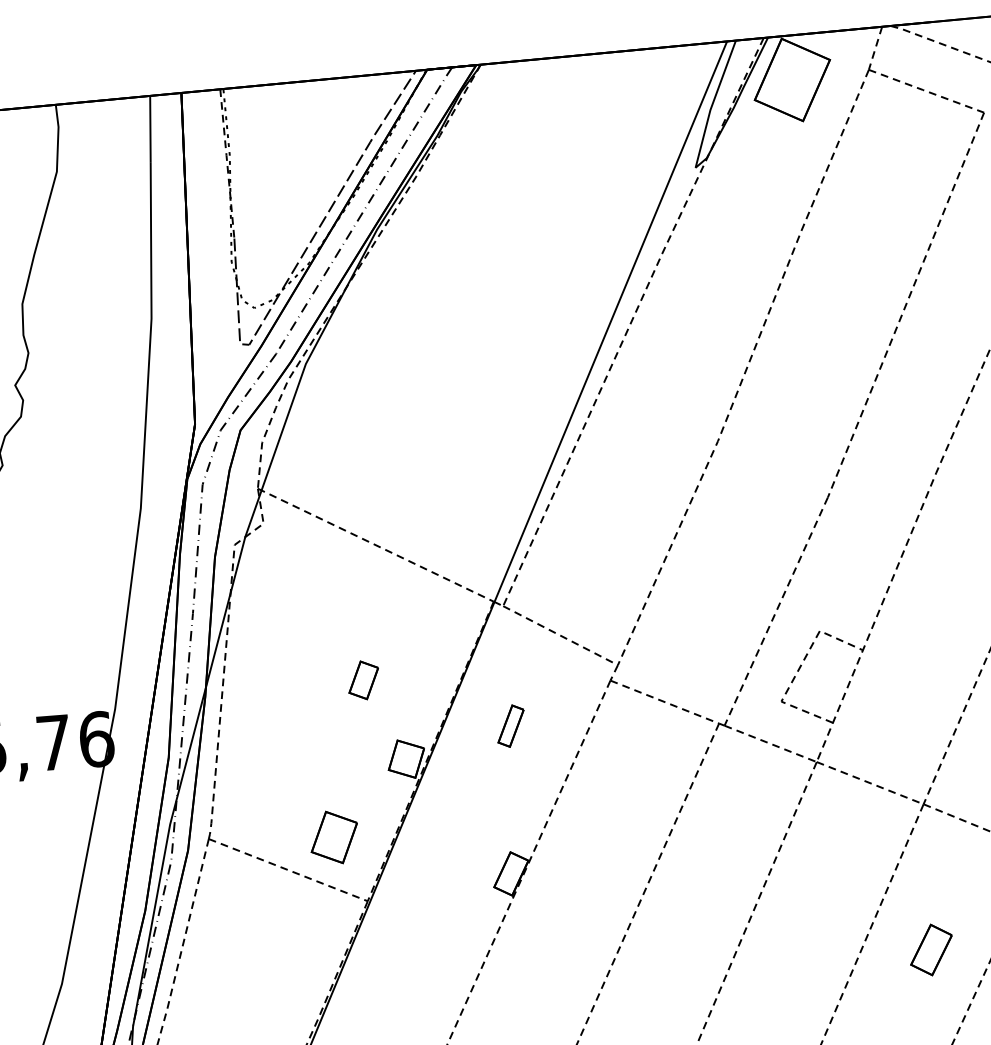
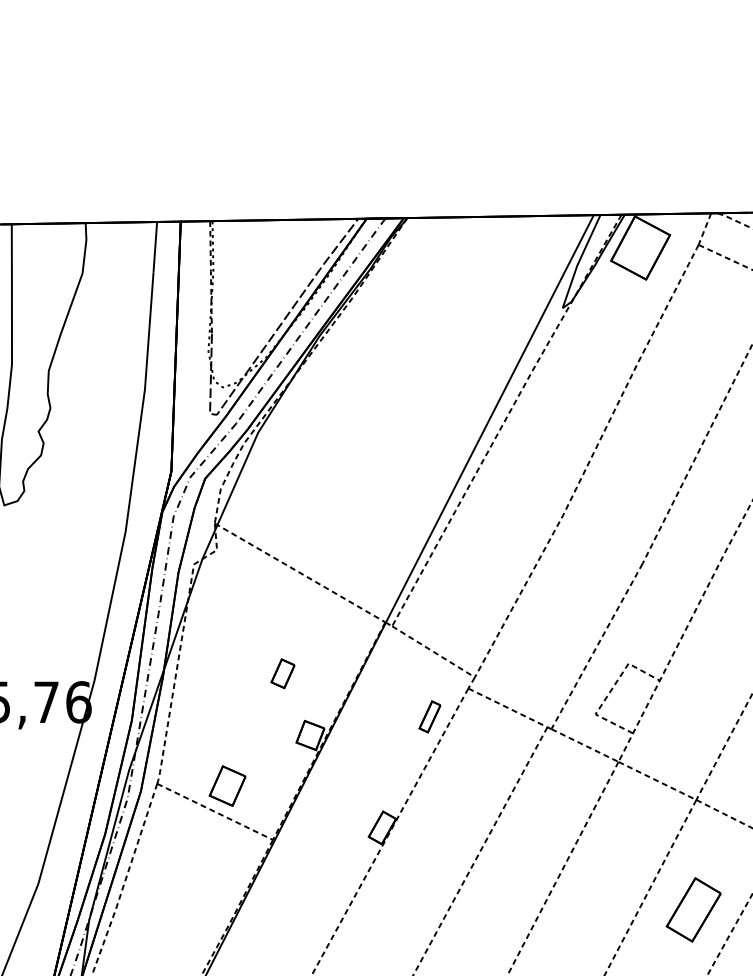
part: (510, 725) -> (429, 716), moved
part: (334, 836) -> (227, 785), moved
part: (931, 949) -> (693, 909), size x1.67

